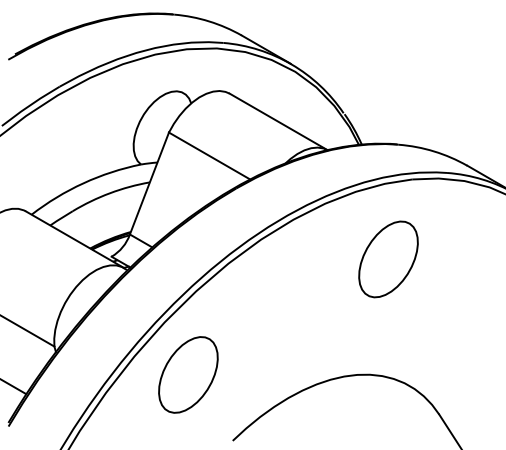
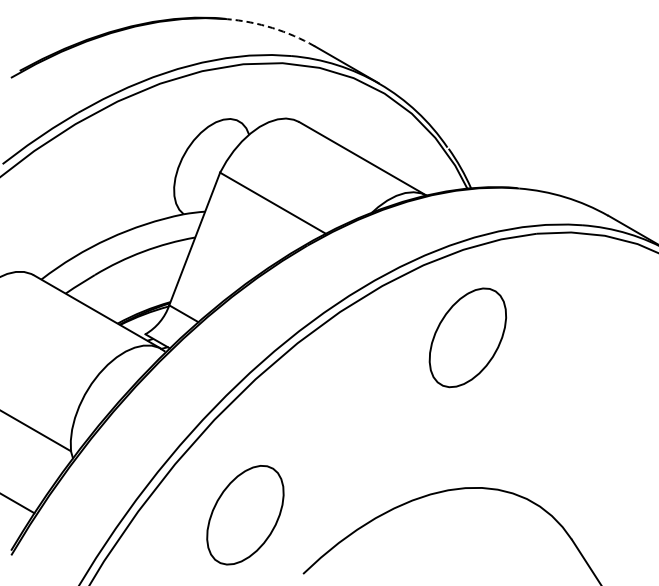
arc: (209, 21) -> (272, 28), solid -> dashed
part: (388, 259) -> (467, 337), moved
part: (188, 375) -> (245, 515), moved

